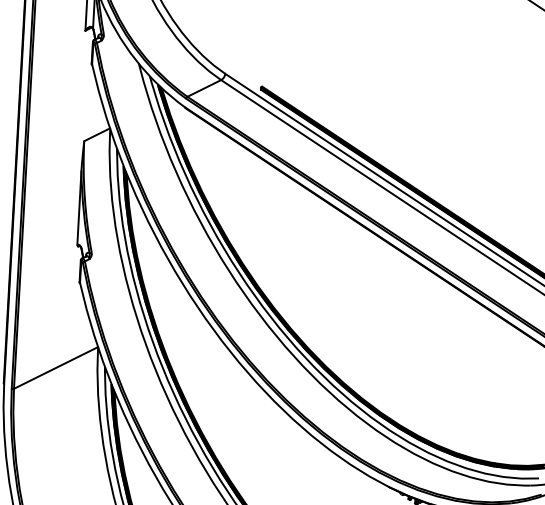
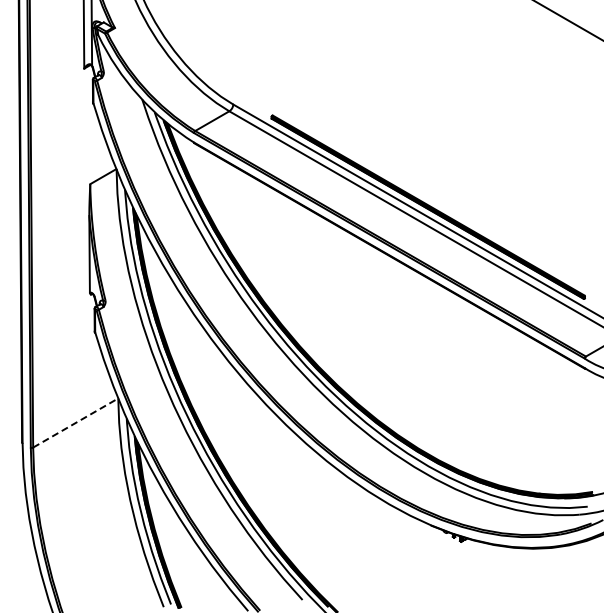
line: (56, 367) -> (76, 422), solid -> dashed

